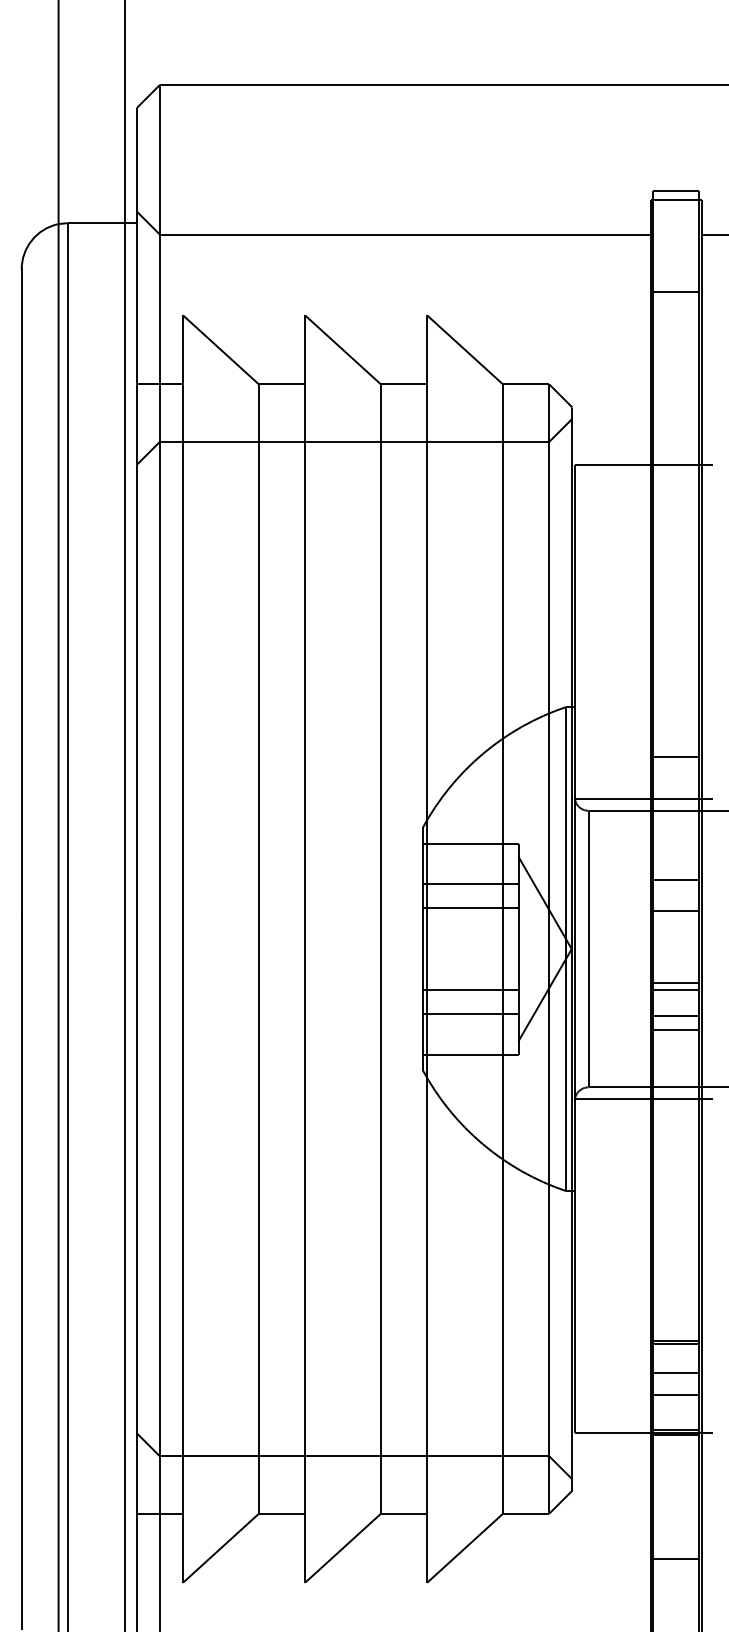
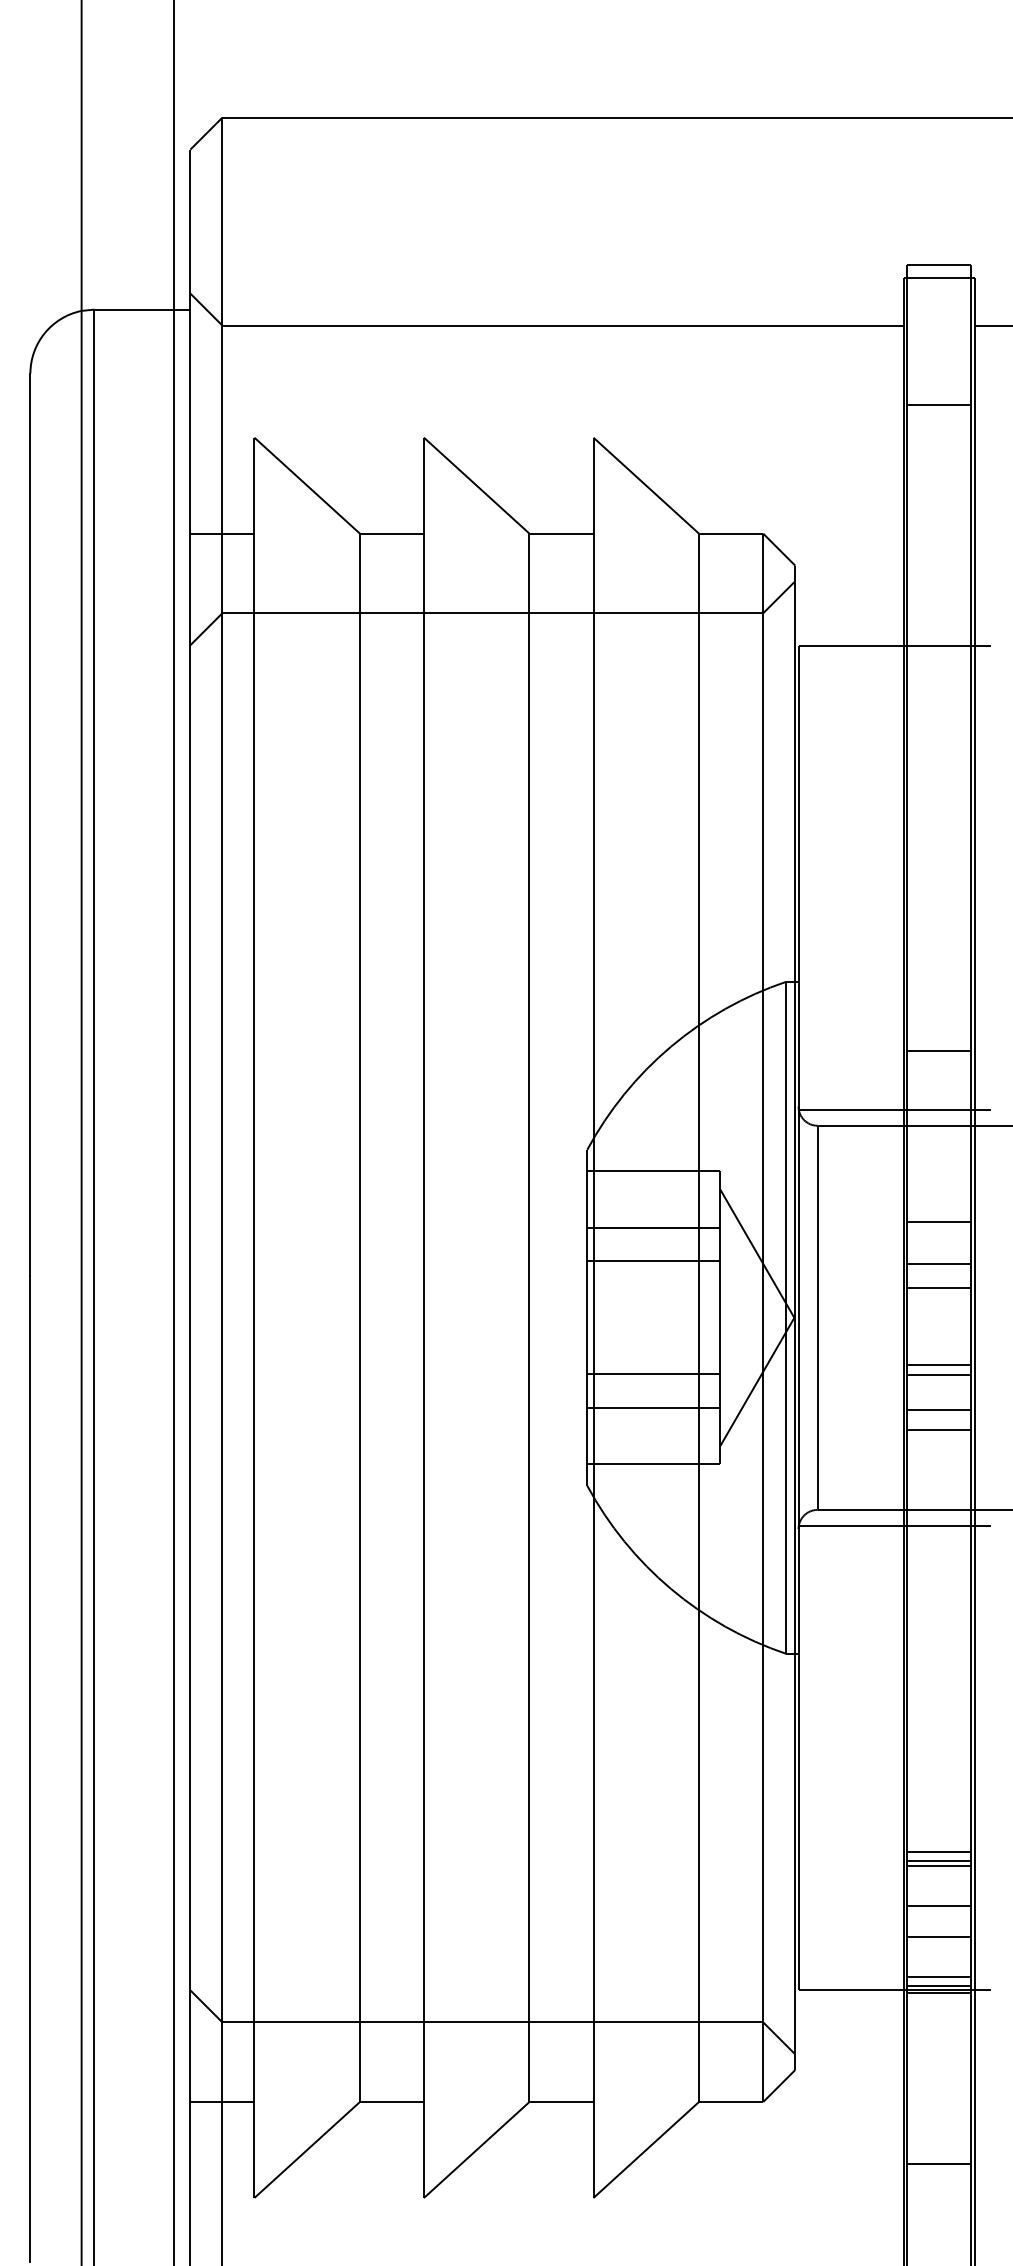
line: (676, 927) -> (939, 1288), added
line: (676, 1333) -> (939, 1851), added
line: (676, 1424) -> (939, 1977), added

